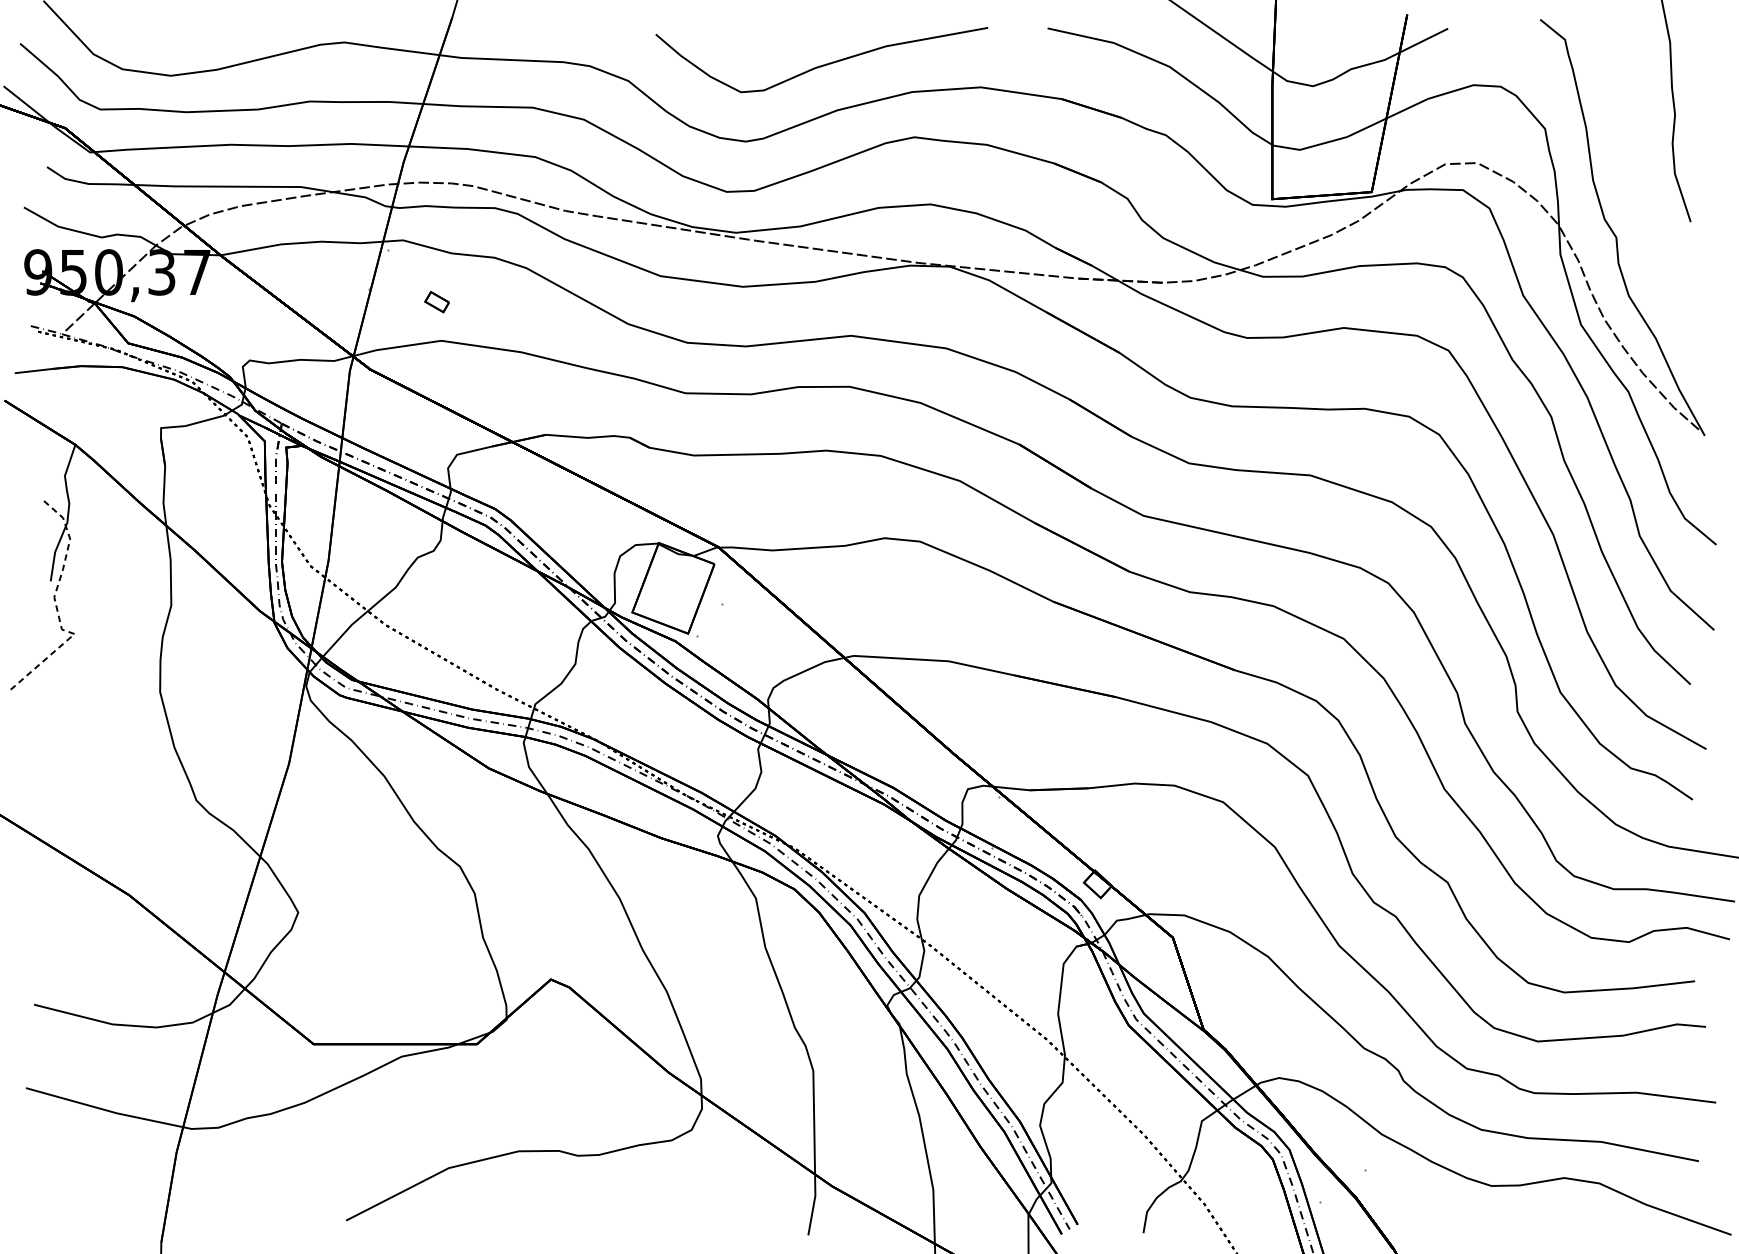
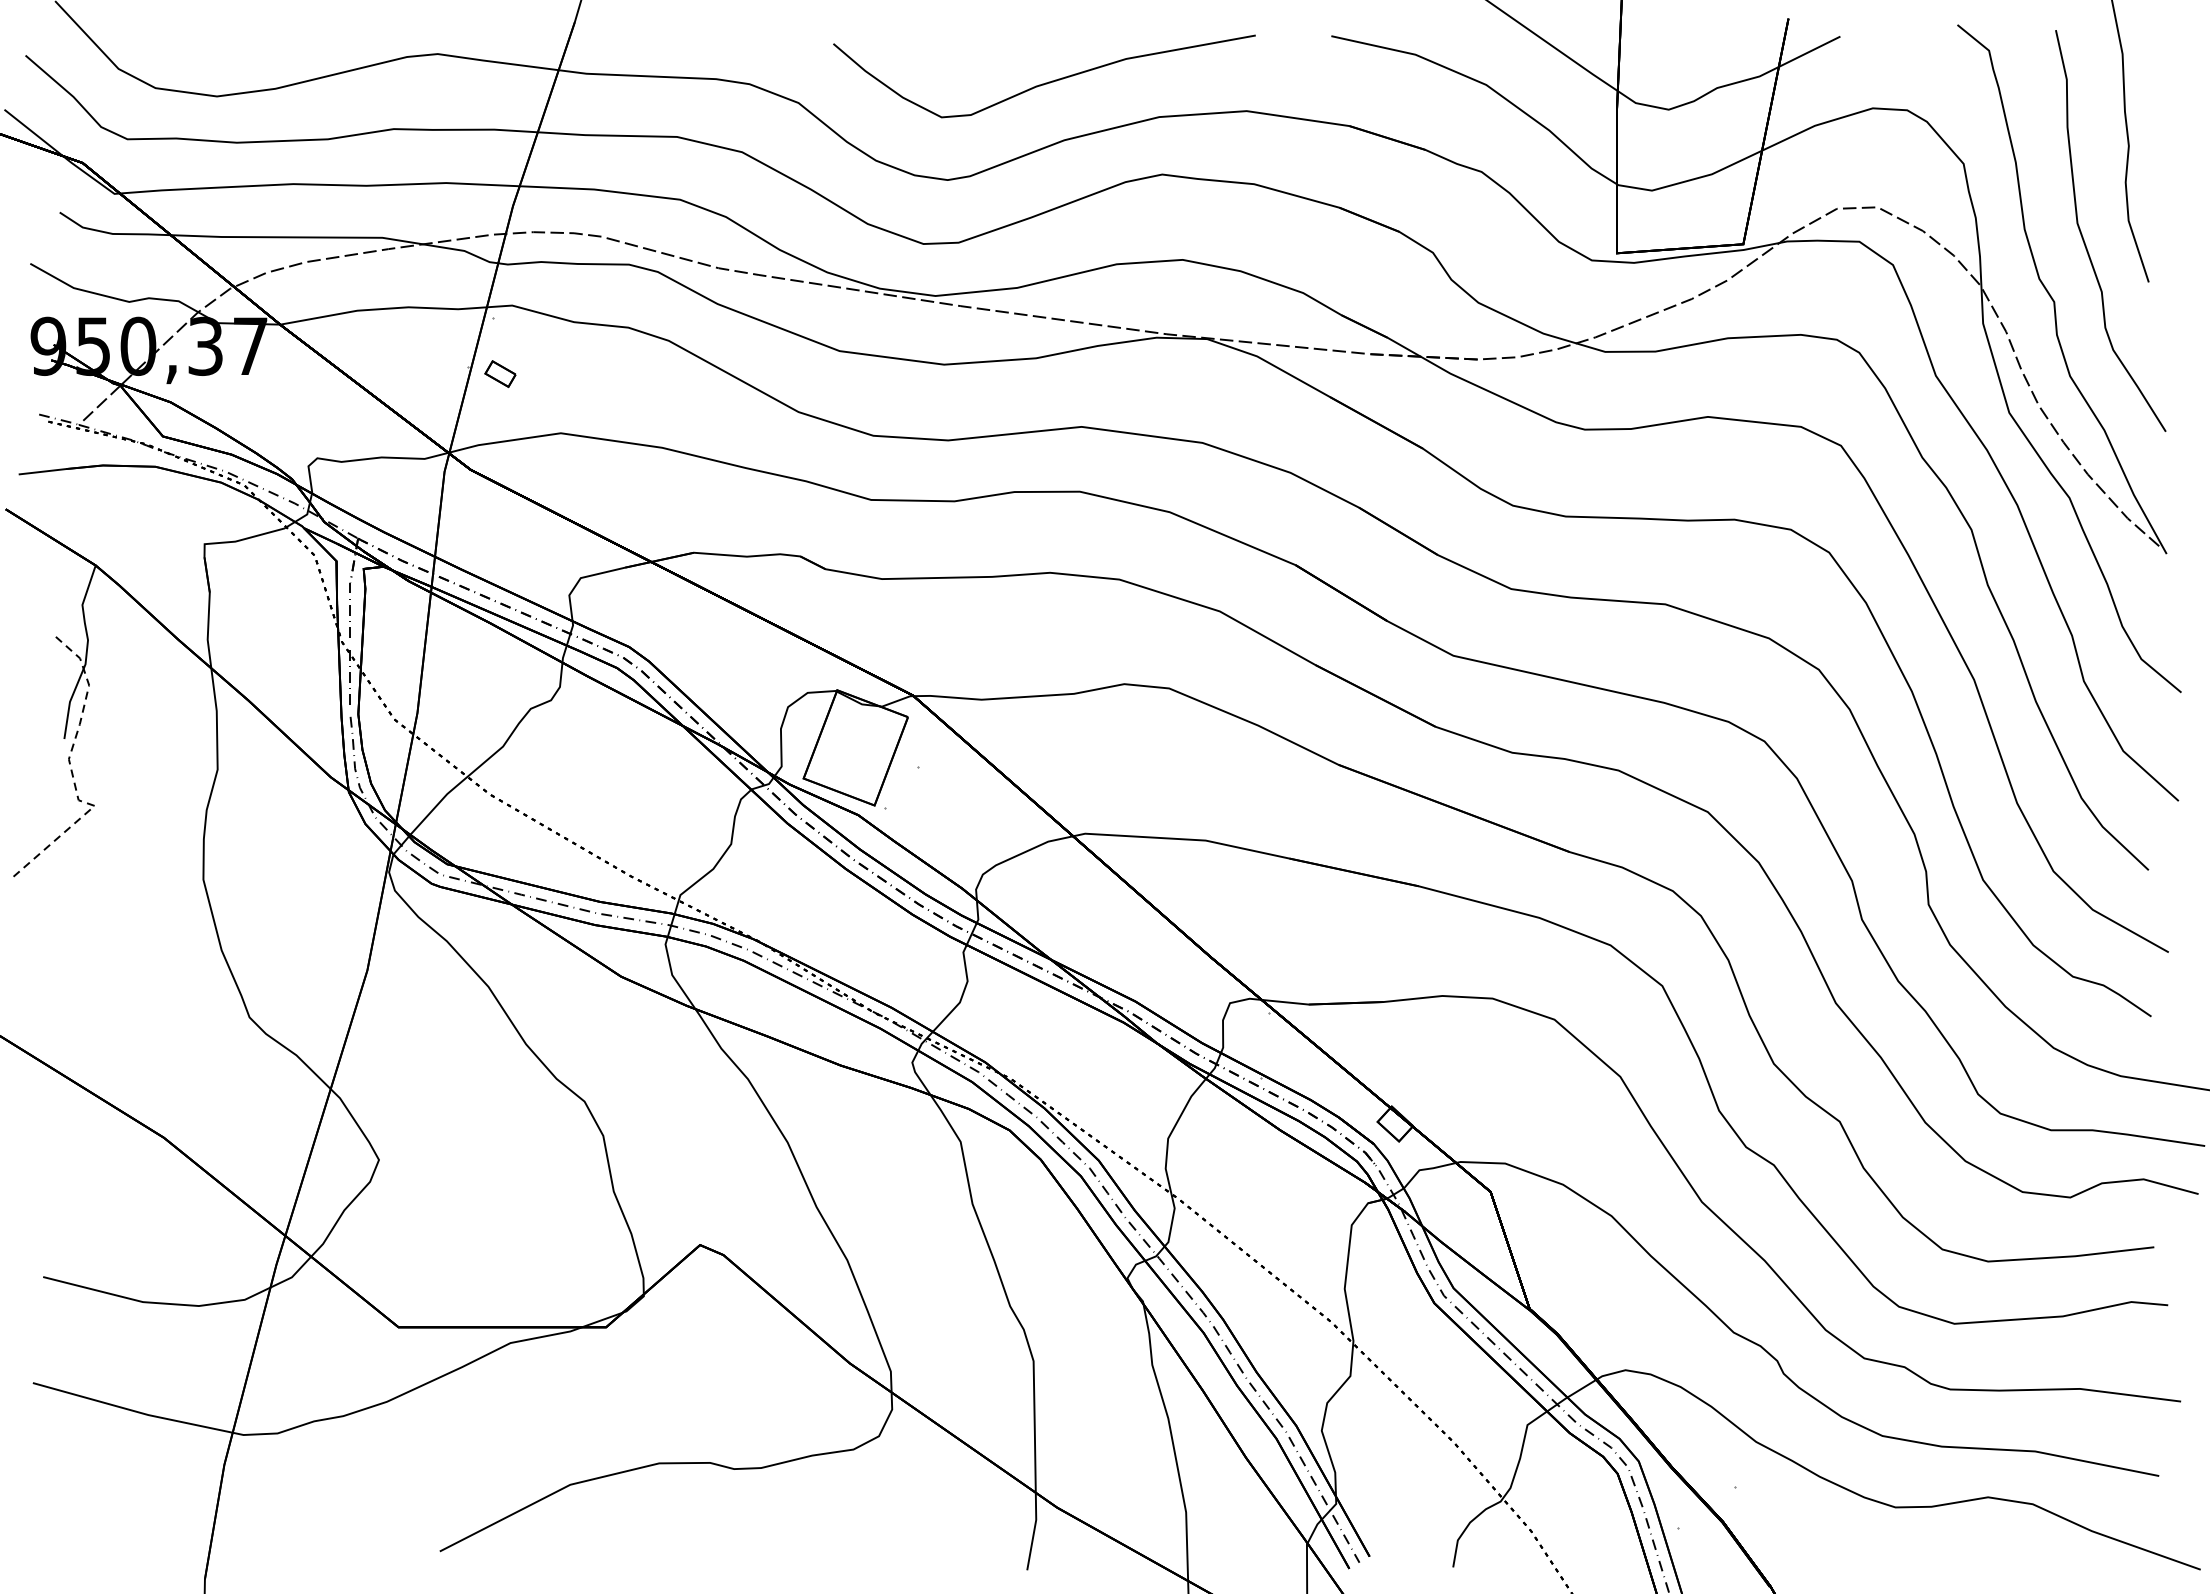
curve: (1640, 188) -> (2084, 239), added
part: (437, 301) -> (500, 373), moved

